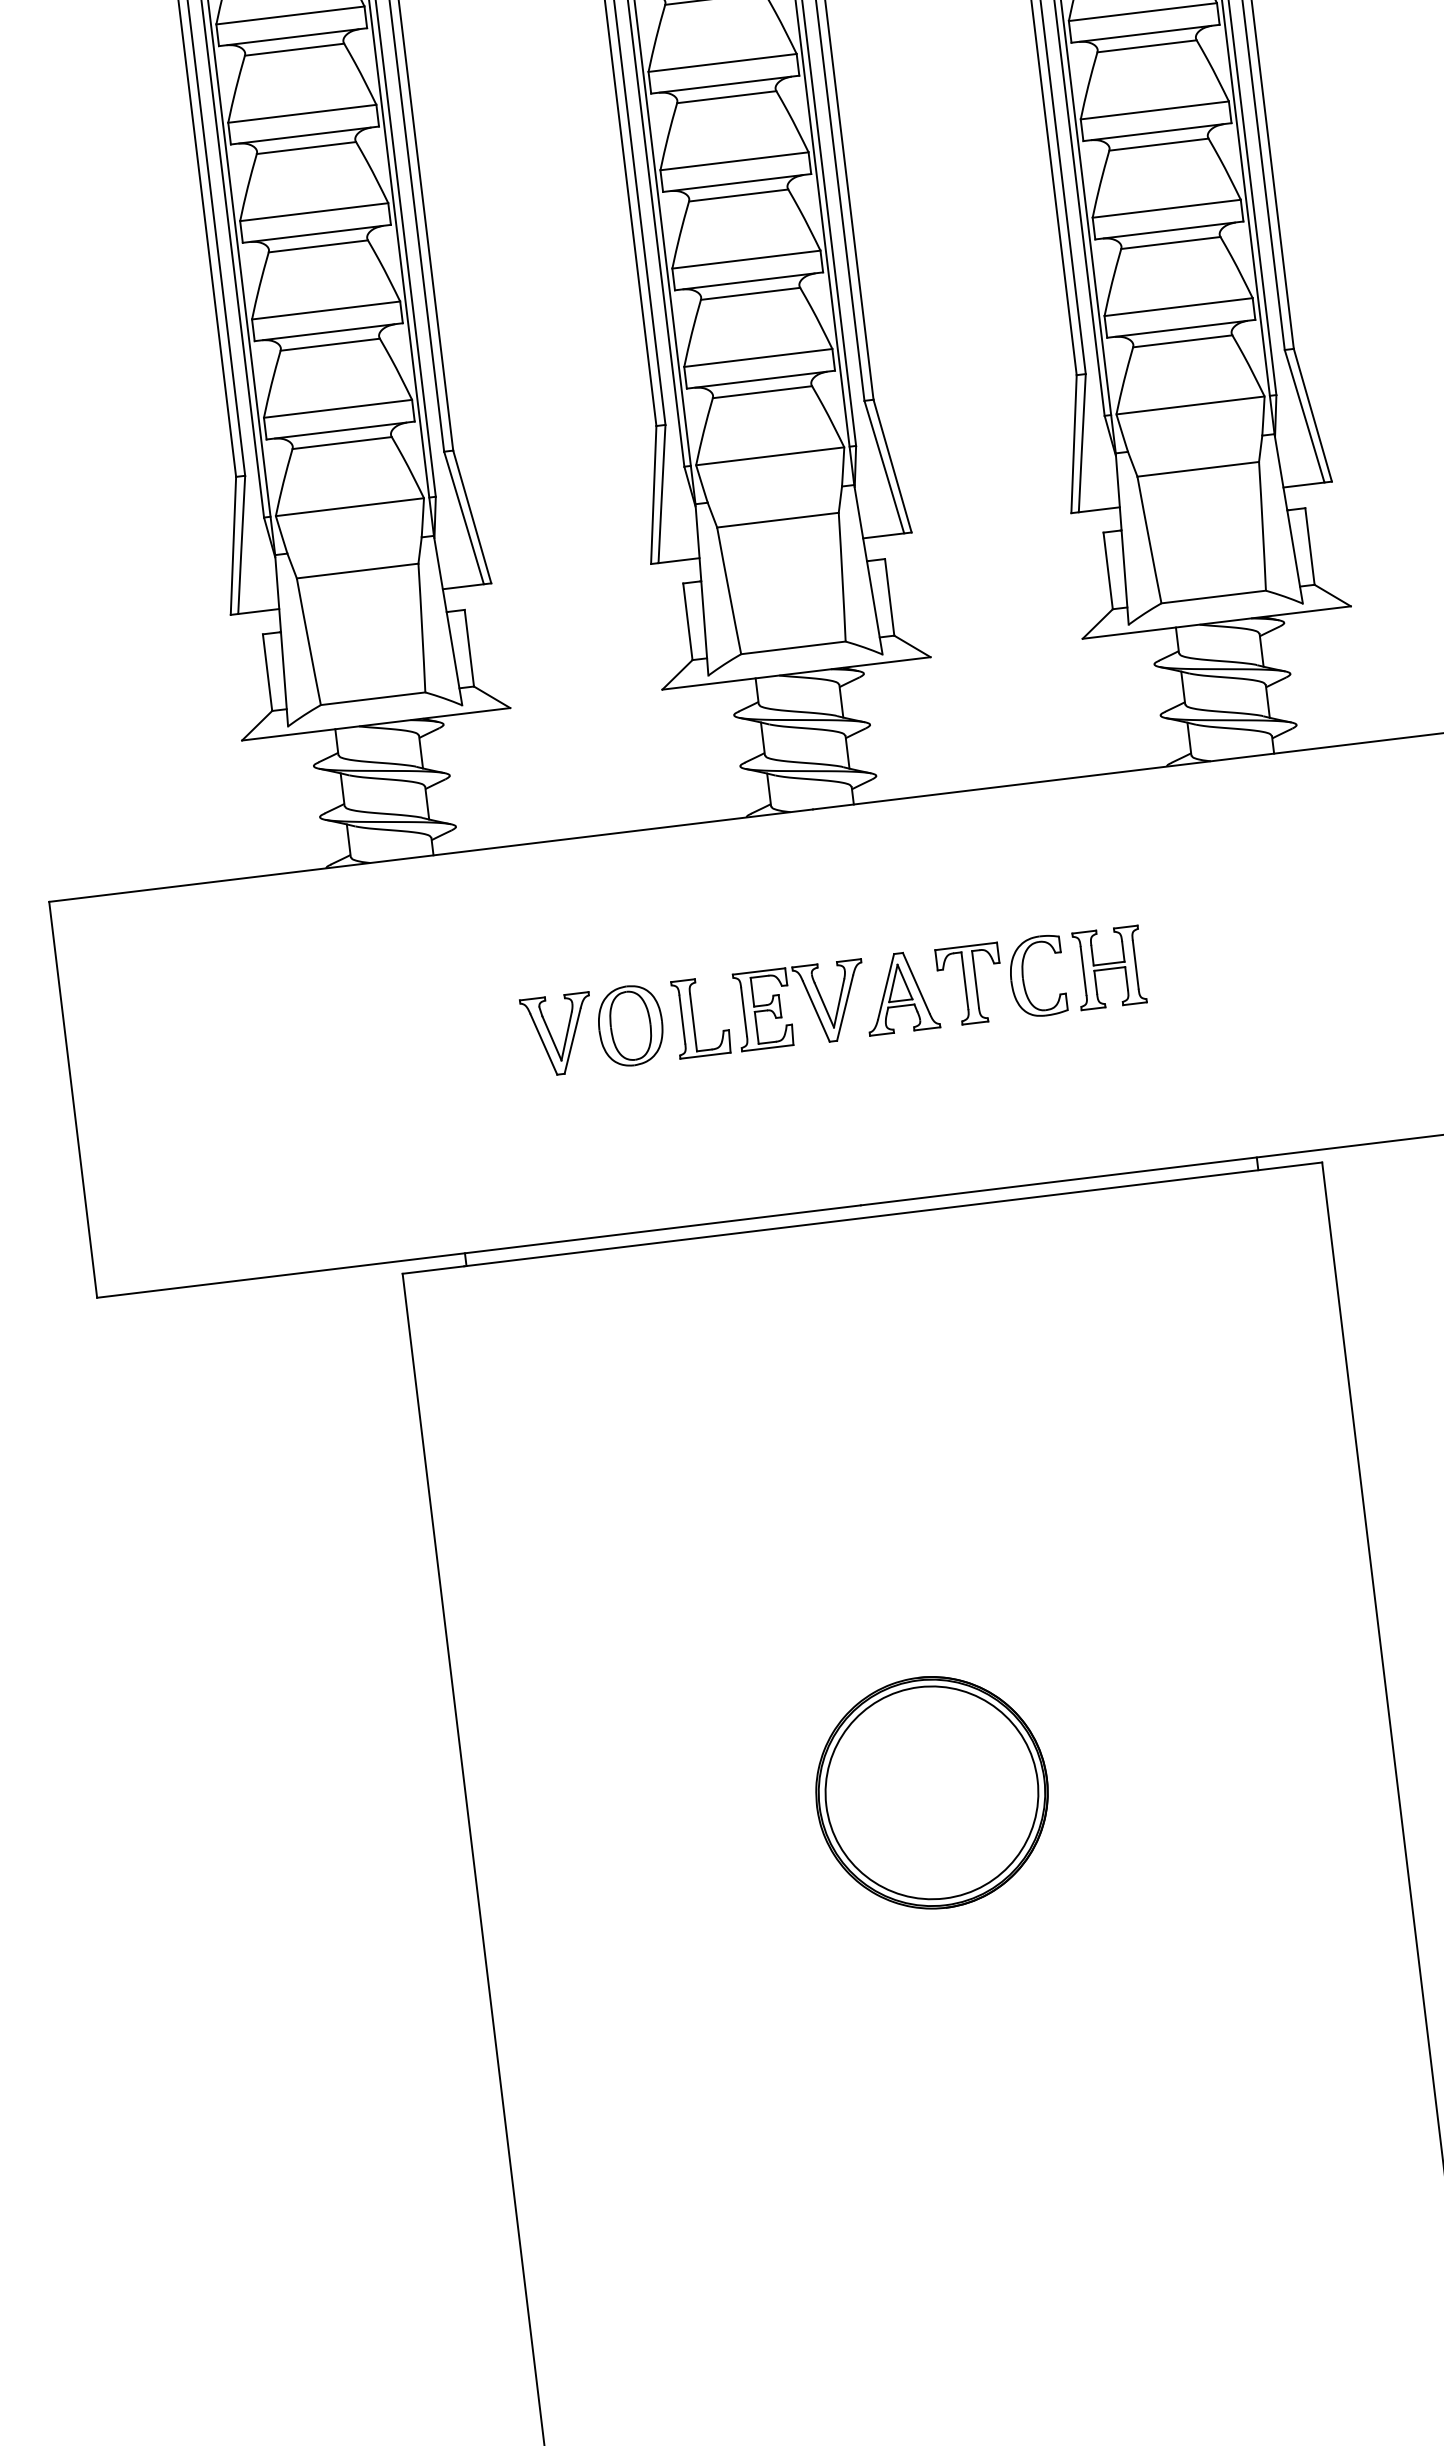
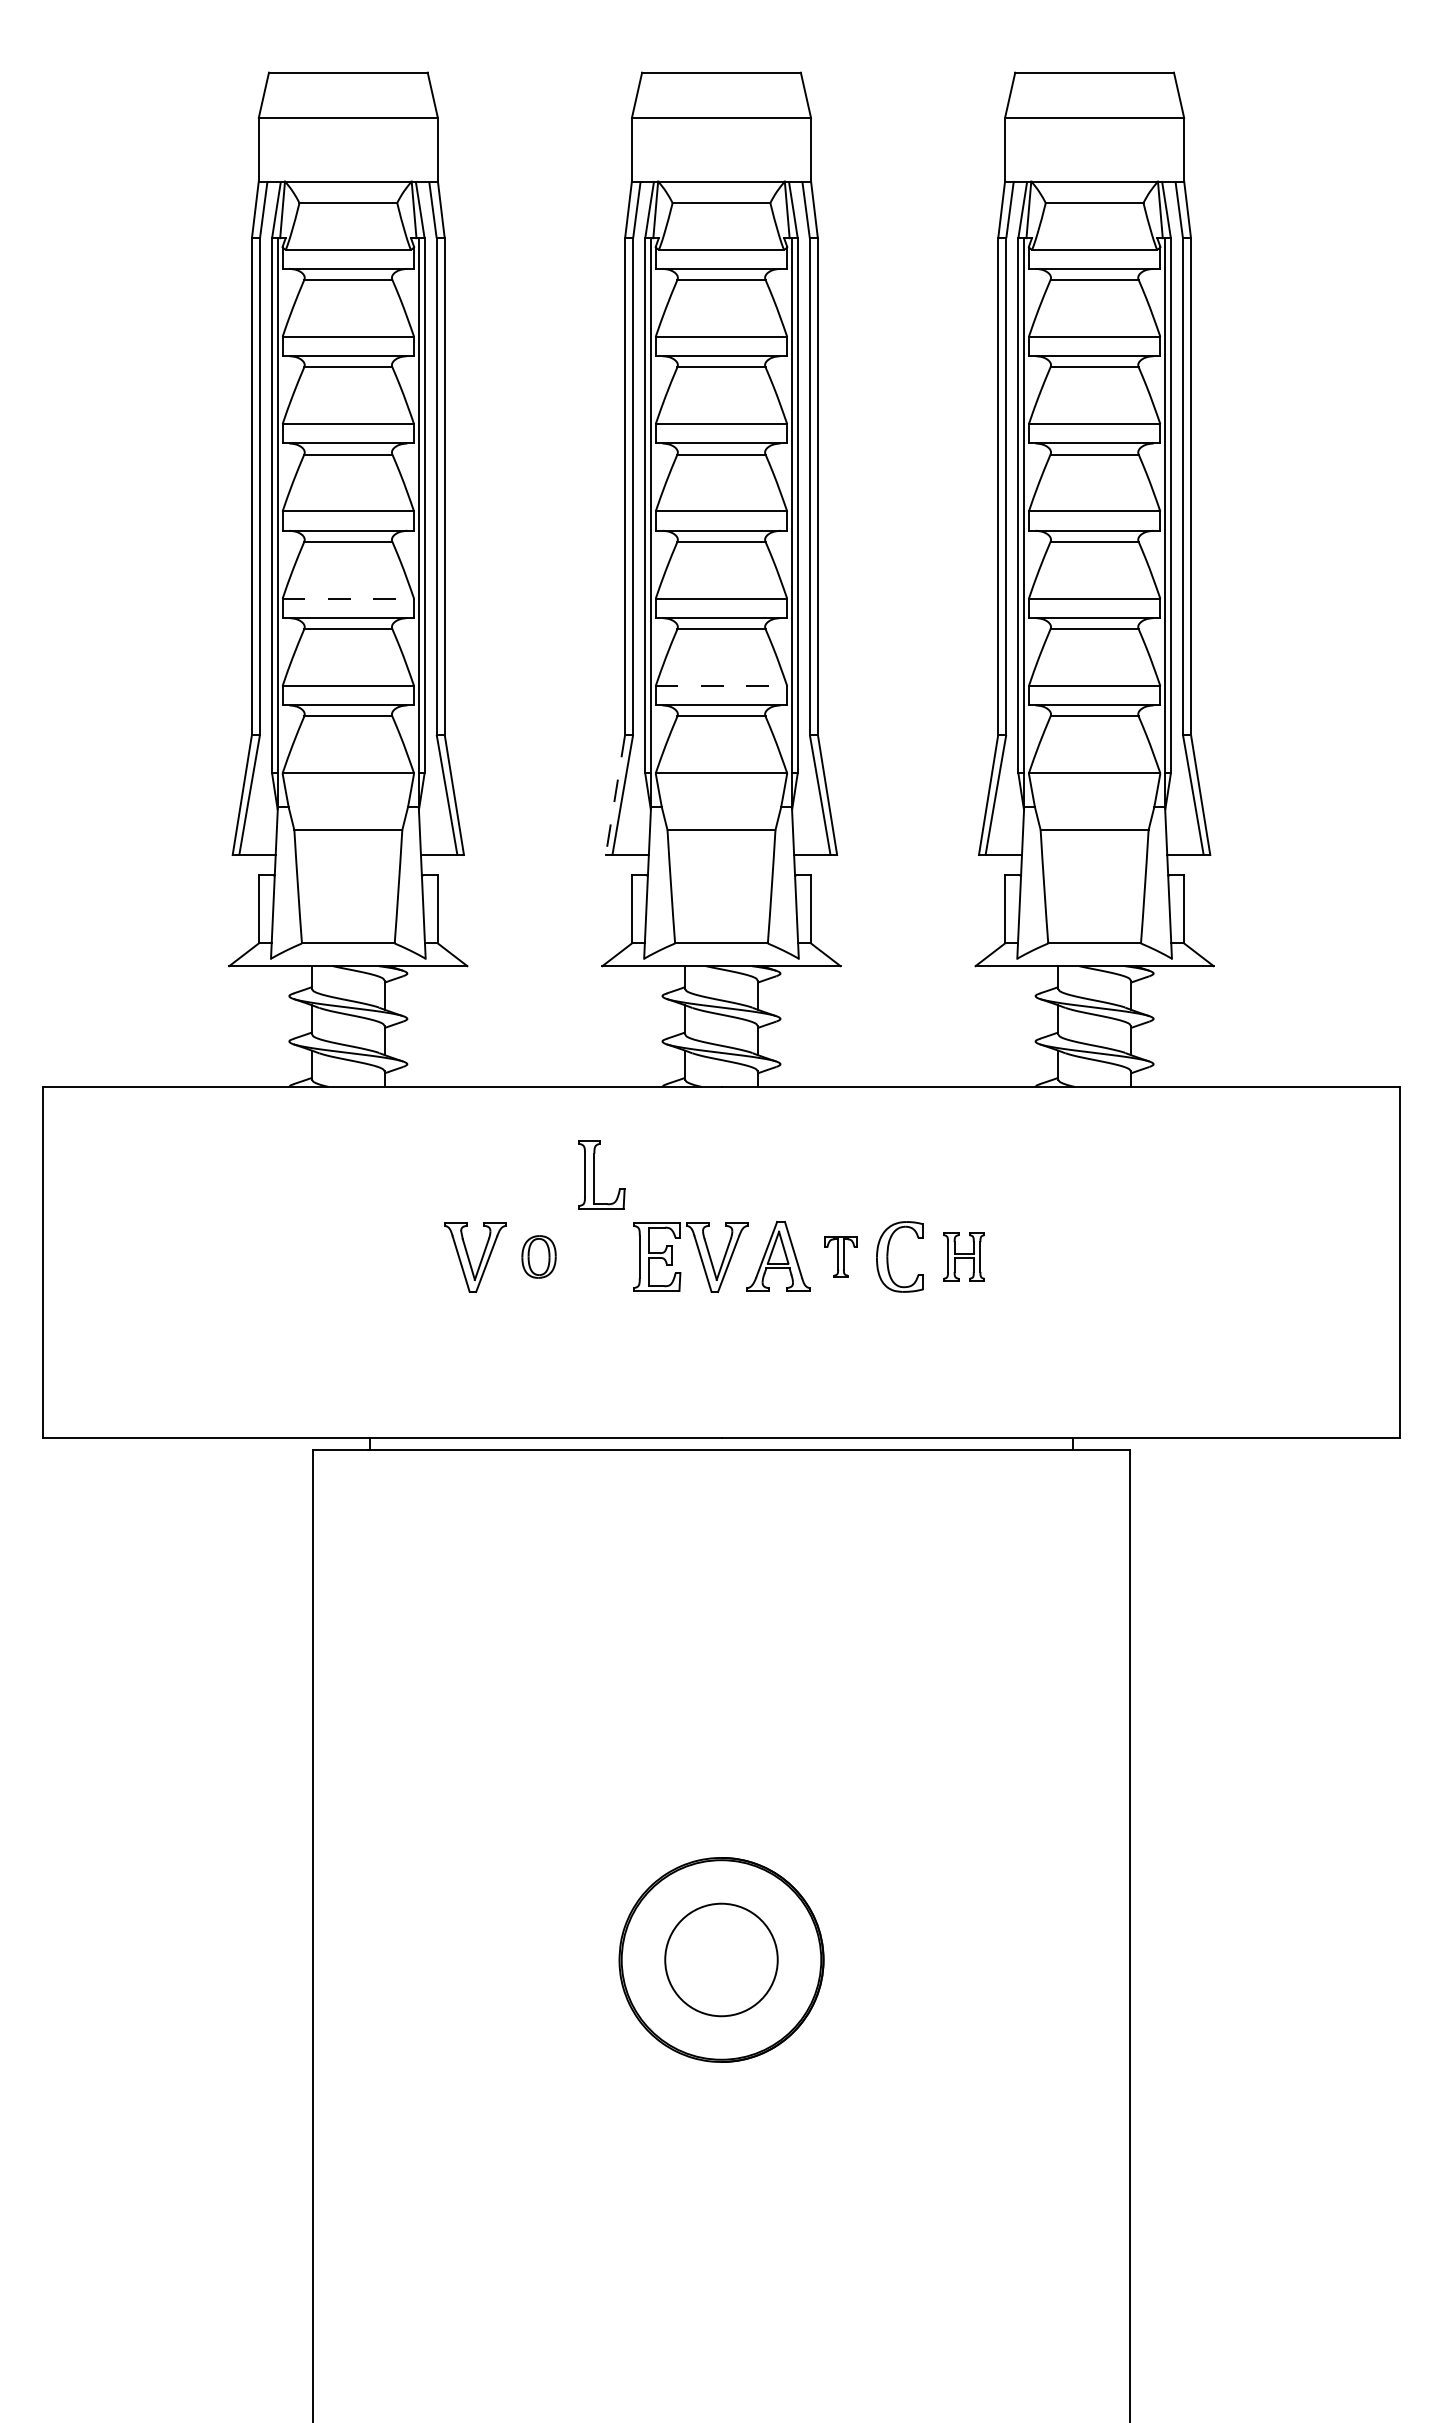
line: (326, 310) -> (348, 598), solid -> dashed
line: (758, 358) -> (721, 686), solid -> dashed
line: (653, 494) -> (615, 794), solid -> dashed
part: (1108, 967) -> (963, 1256), size x0.7
part: (970, 984) -> (840, 1256), size x0.6
part: (693, 1017) -> (594, 1174), moved
part: (629, 1025) -> (538, 1256), size x0.6
circle: (931, 1792) -> (721, 1959), size x0.6

